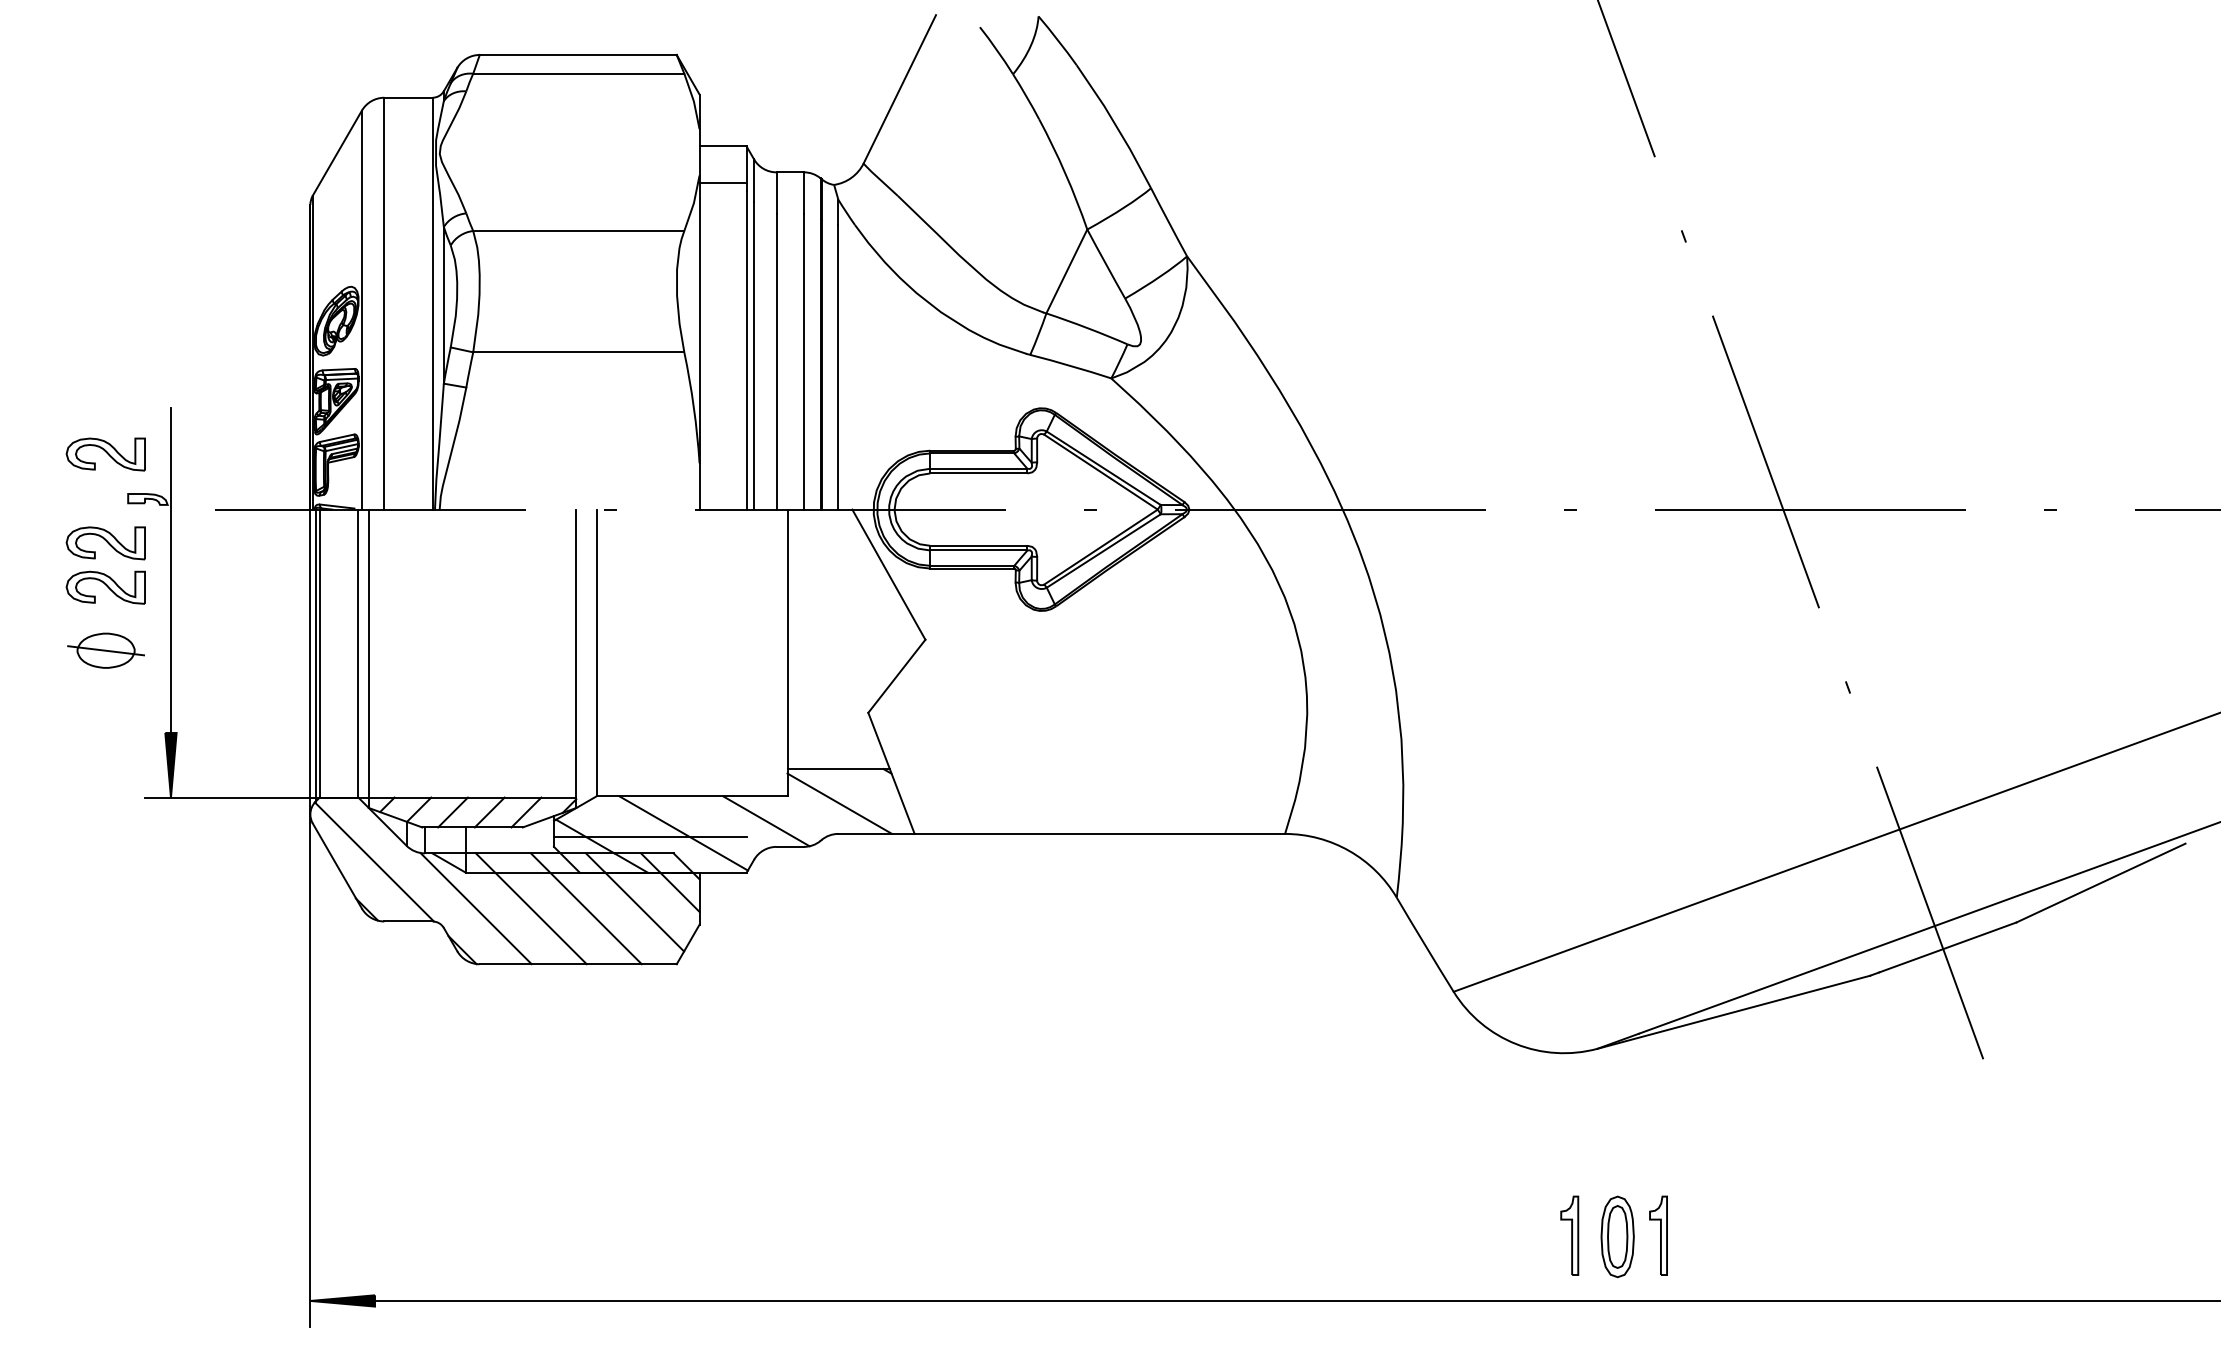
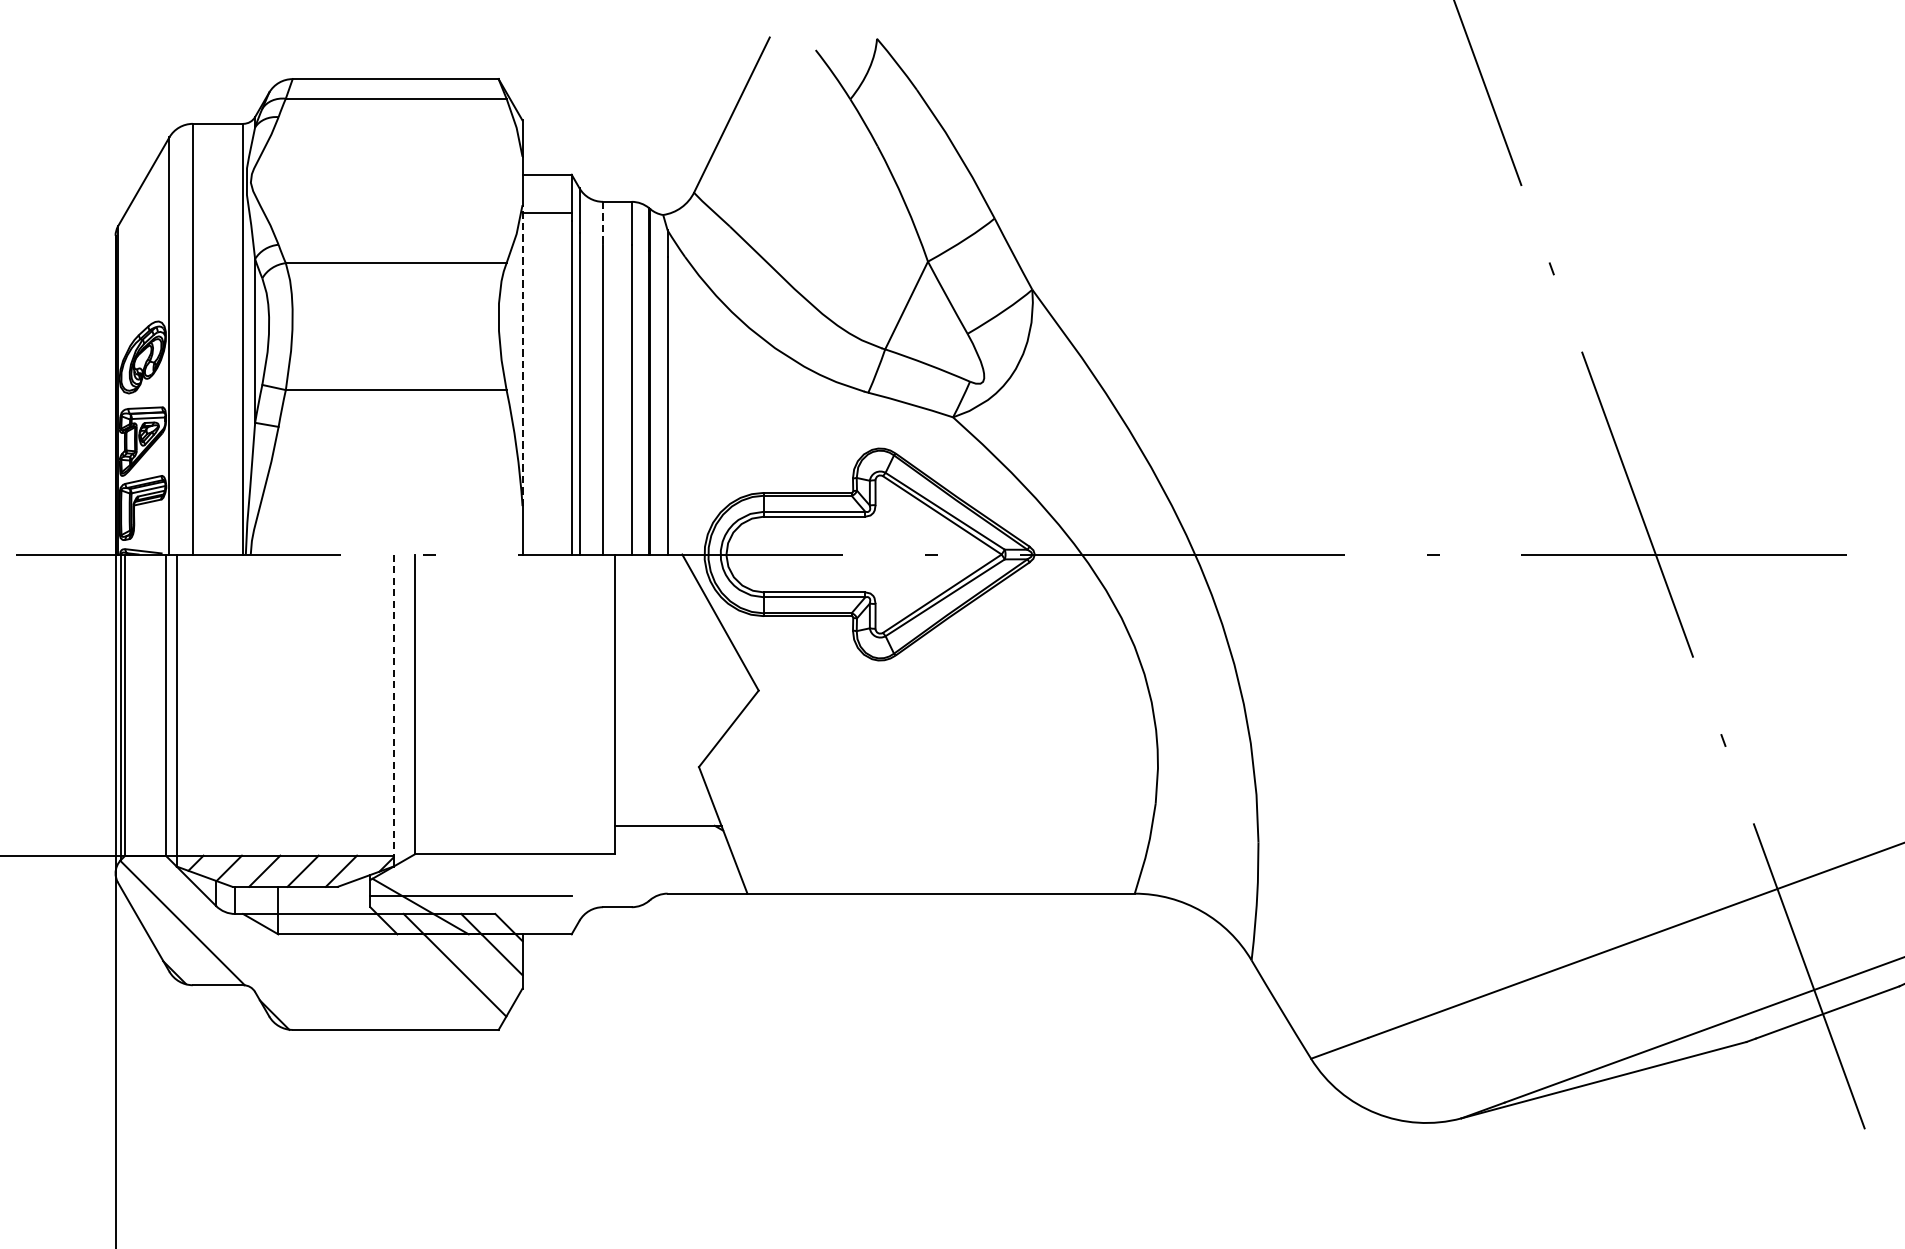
line: (776, 193) -> (602, 223), solid -> dashed
line: (699, 319) -> (522, 355), solid -> dashed
line: (576, 653) -> (393, 704), solid -> dashed
line: (839, 803) -> (668, 861), removed
line: (766, 821) -> (592, 880), removed
line: (683, 833) -> (505, 893), removed
line: (475, 908) -> (288, 971), removed
line: (530, 908) -> (345, 971), removed
line: (585, 908) -> (403, 971), removed

